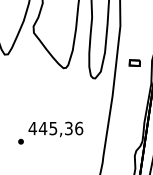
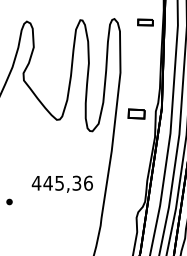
part: (134, 63) -> (136, 114), size x1.4
text: (55, 128) -> (61, 183), moved

